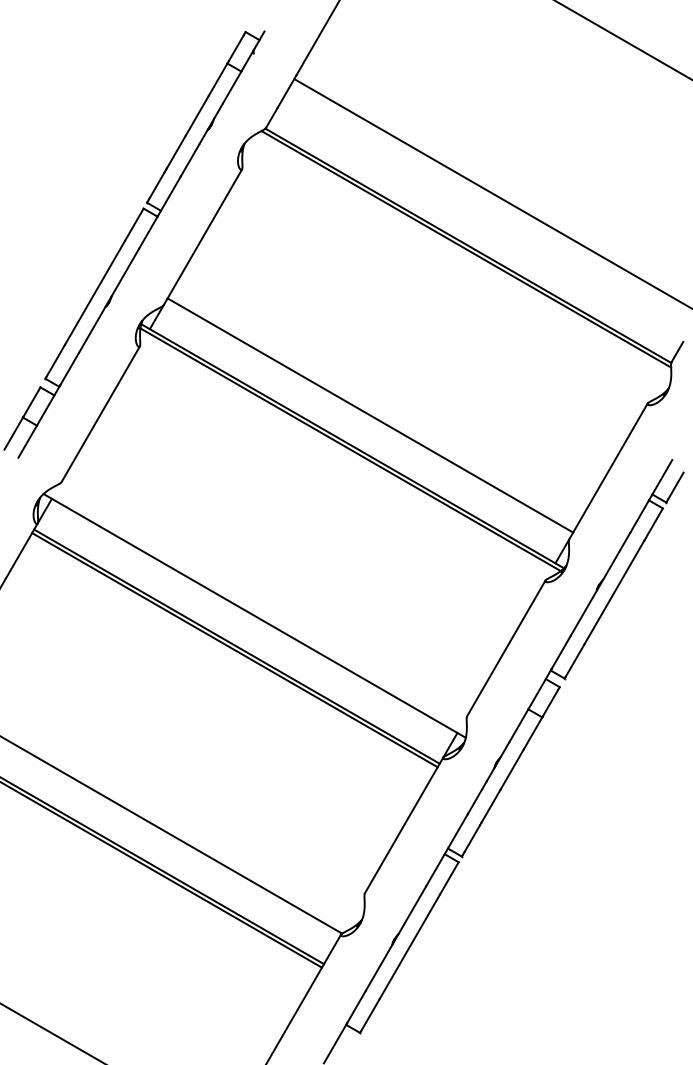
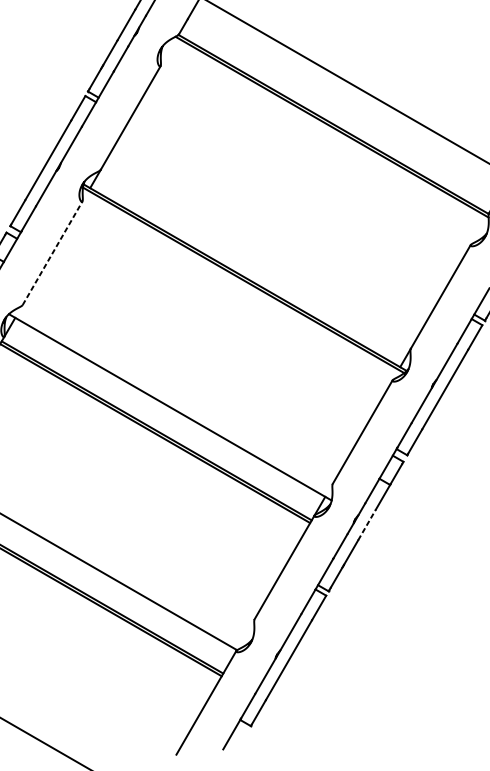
line: (100, 413) -> (52, 252), solid -> dashed
line: (370, 415) -> (258, 254), removed
line: (512, 769) -> (367, 524), solid -> dashed

